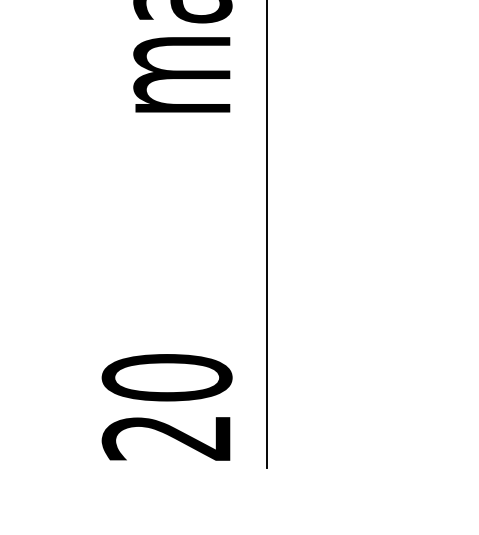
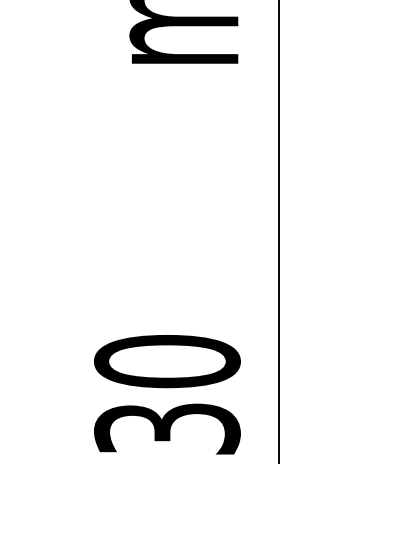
text: (166, 437) -> (166, 428), 20 -> 30

